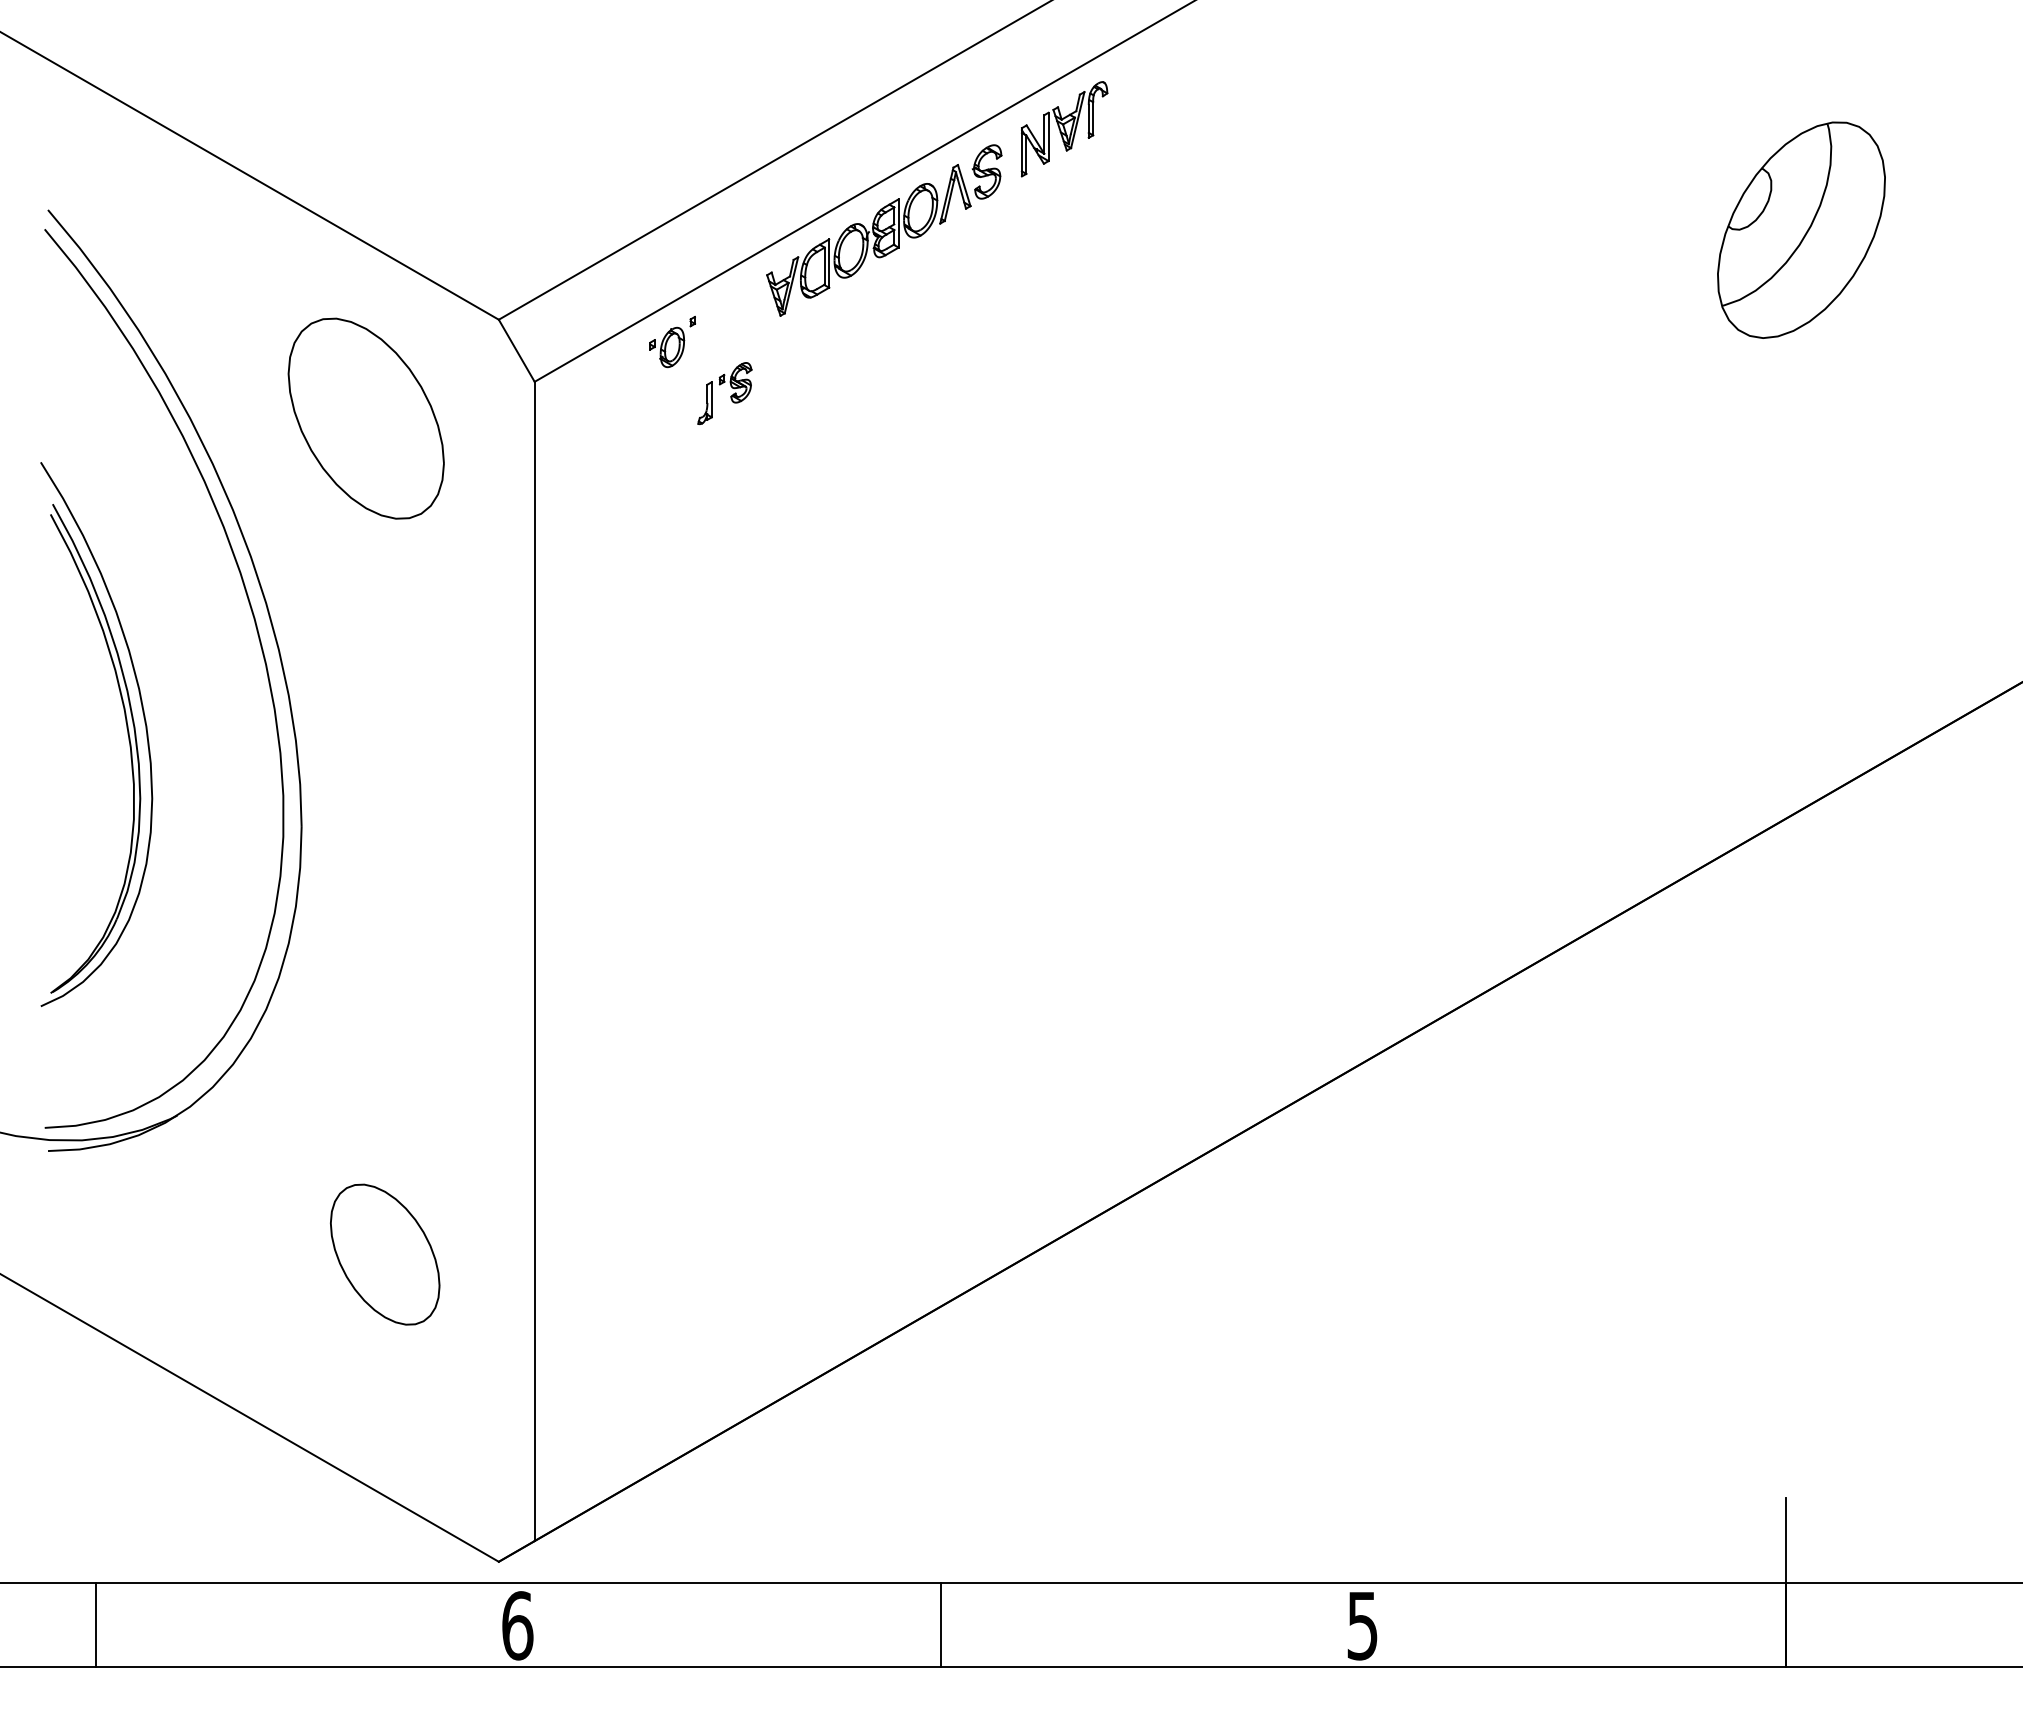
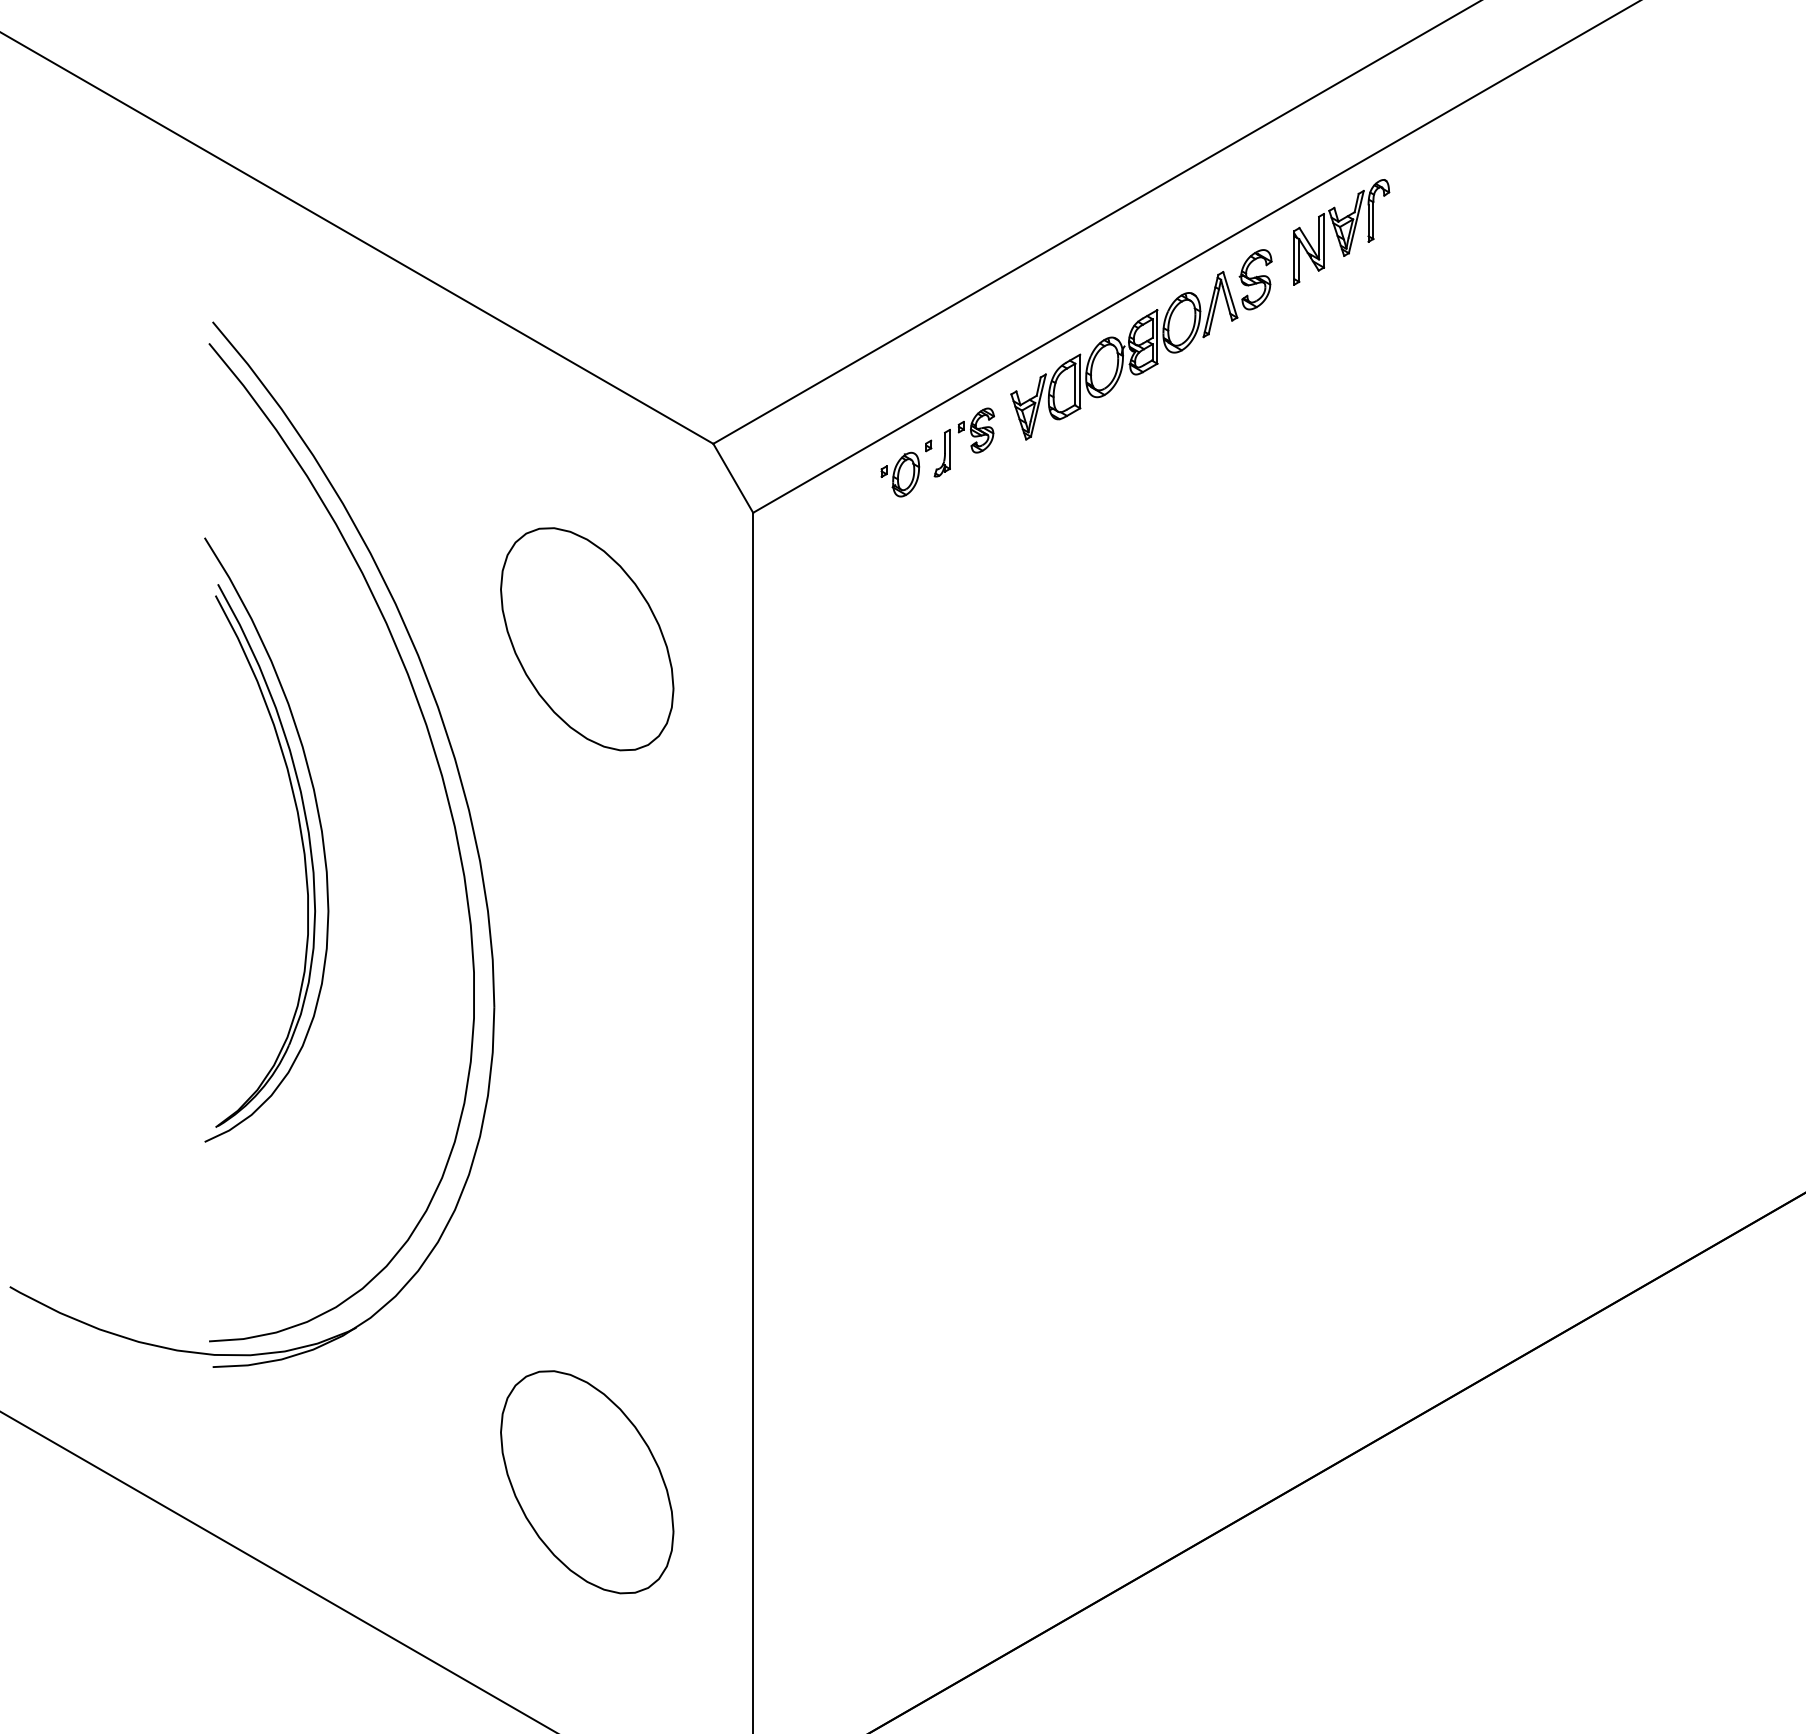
part: (730, 396) -> (970, 445), moved
part: (365, 418) -> (586, 639), moved
part: (126, 728) -> (299, 833), moved
part: (384, 1254) -> (586, 1481), size x1.43

